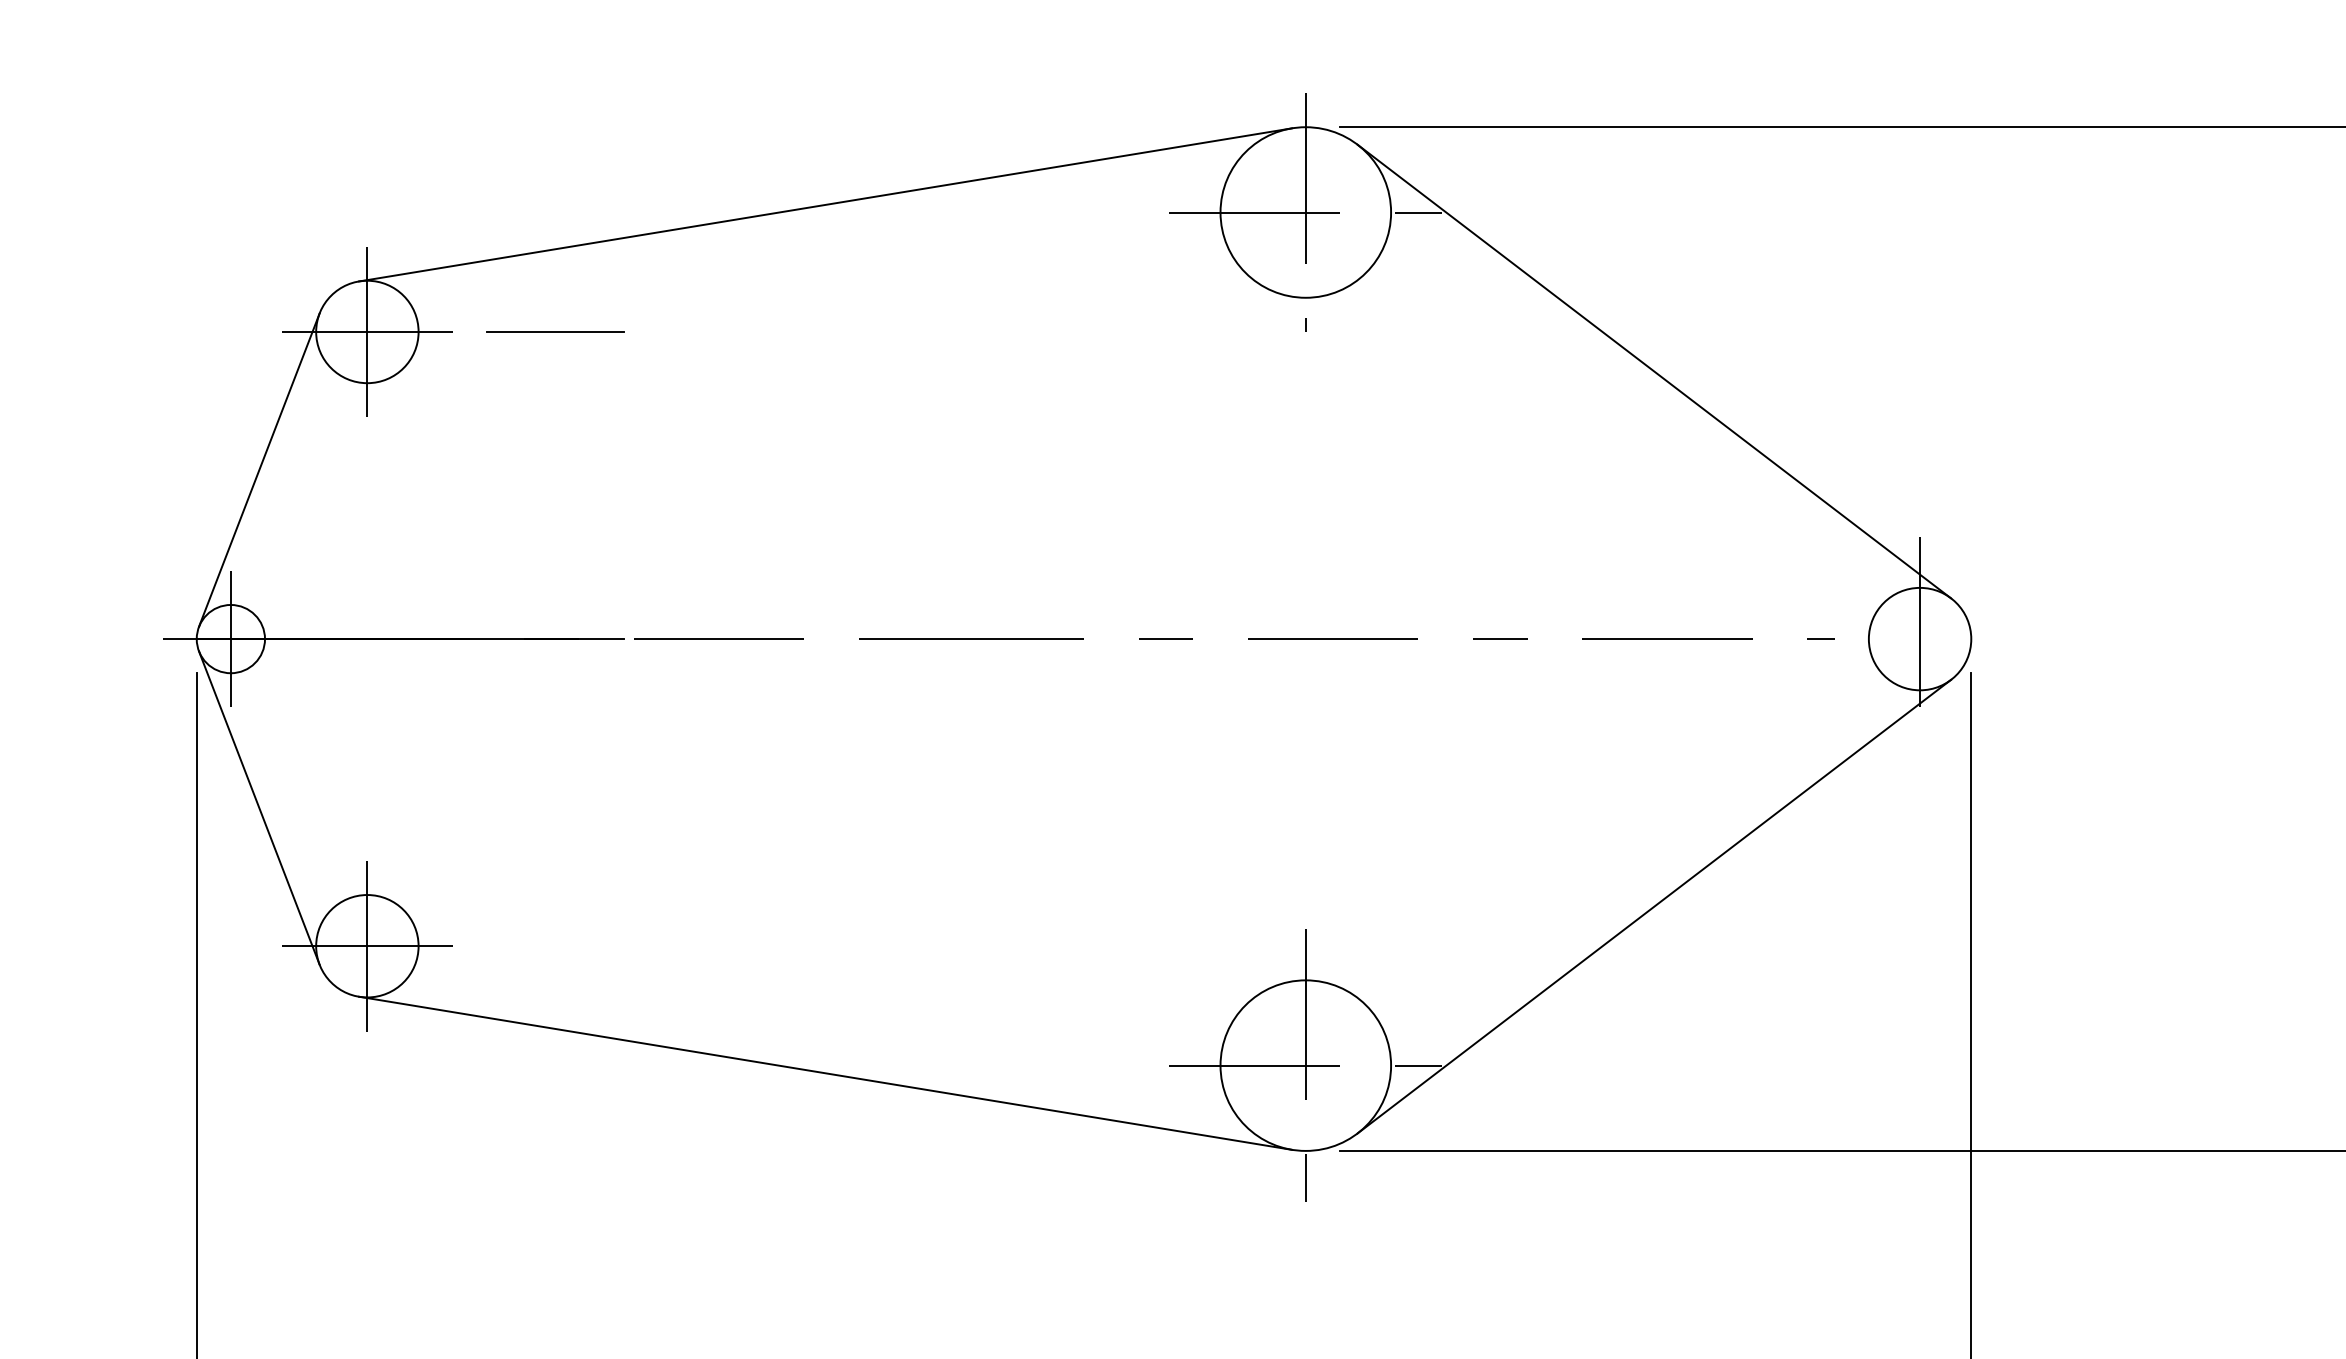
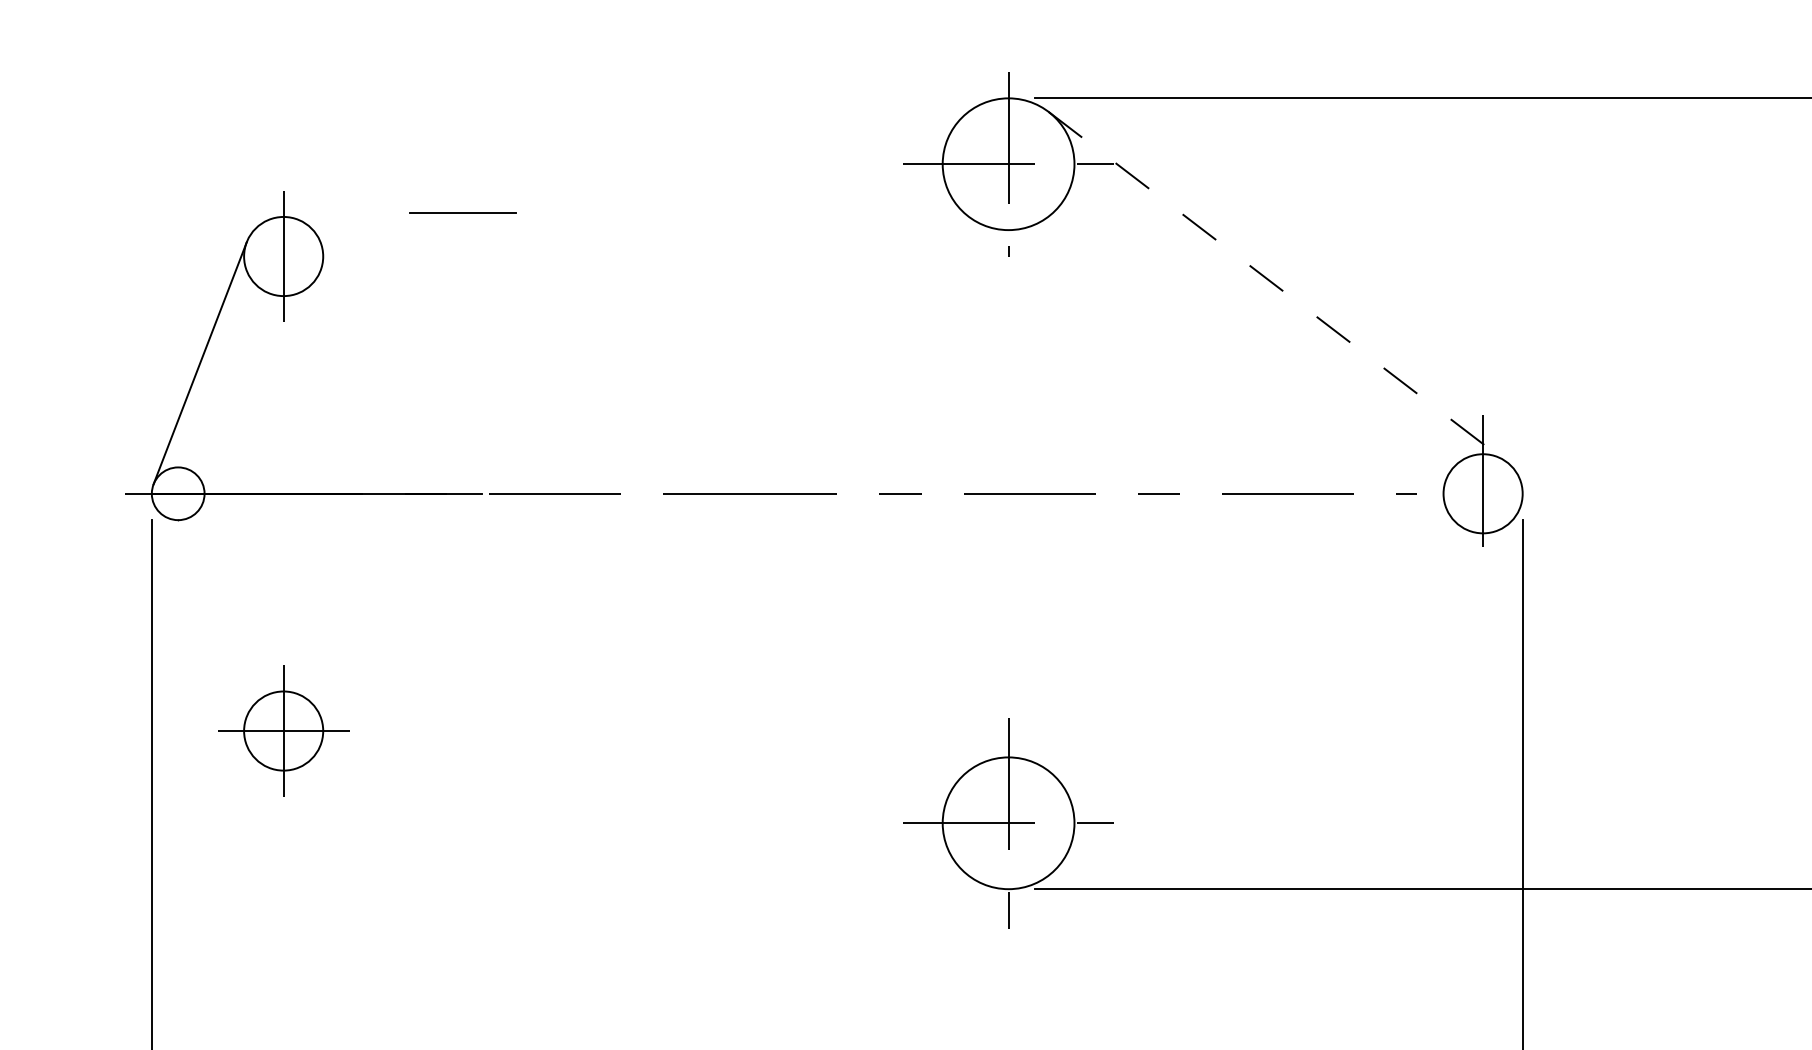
line: (825, 204) -> (637, 158), removed
line: (367, 331) -> (283, 256), removed
line: (555, 331) -> (462, 212), moved
line: (1654, 371) -> (1277, 287), solid -> dashed
line: (230, 638) -> (177, 493), removed
line: (259, 807) -> (200, 623), removed
line: (1654, 906) -> (1277, 700), removed
line: (825, 1072) -> (637, 828), removed

